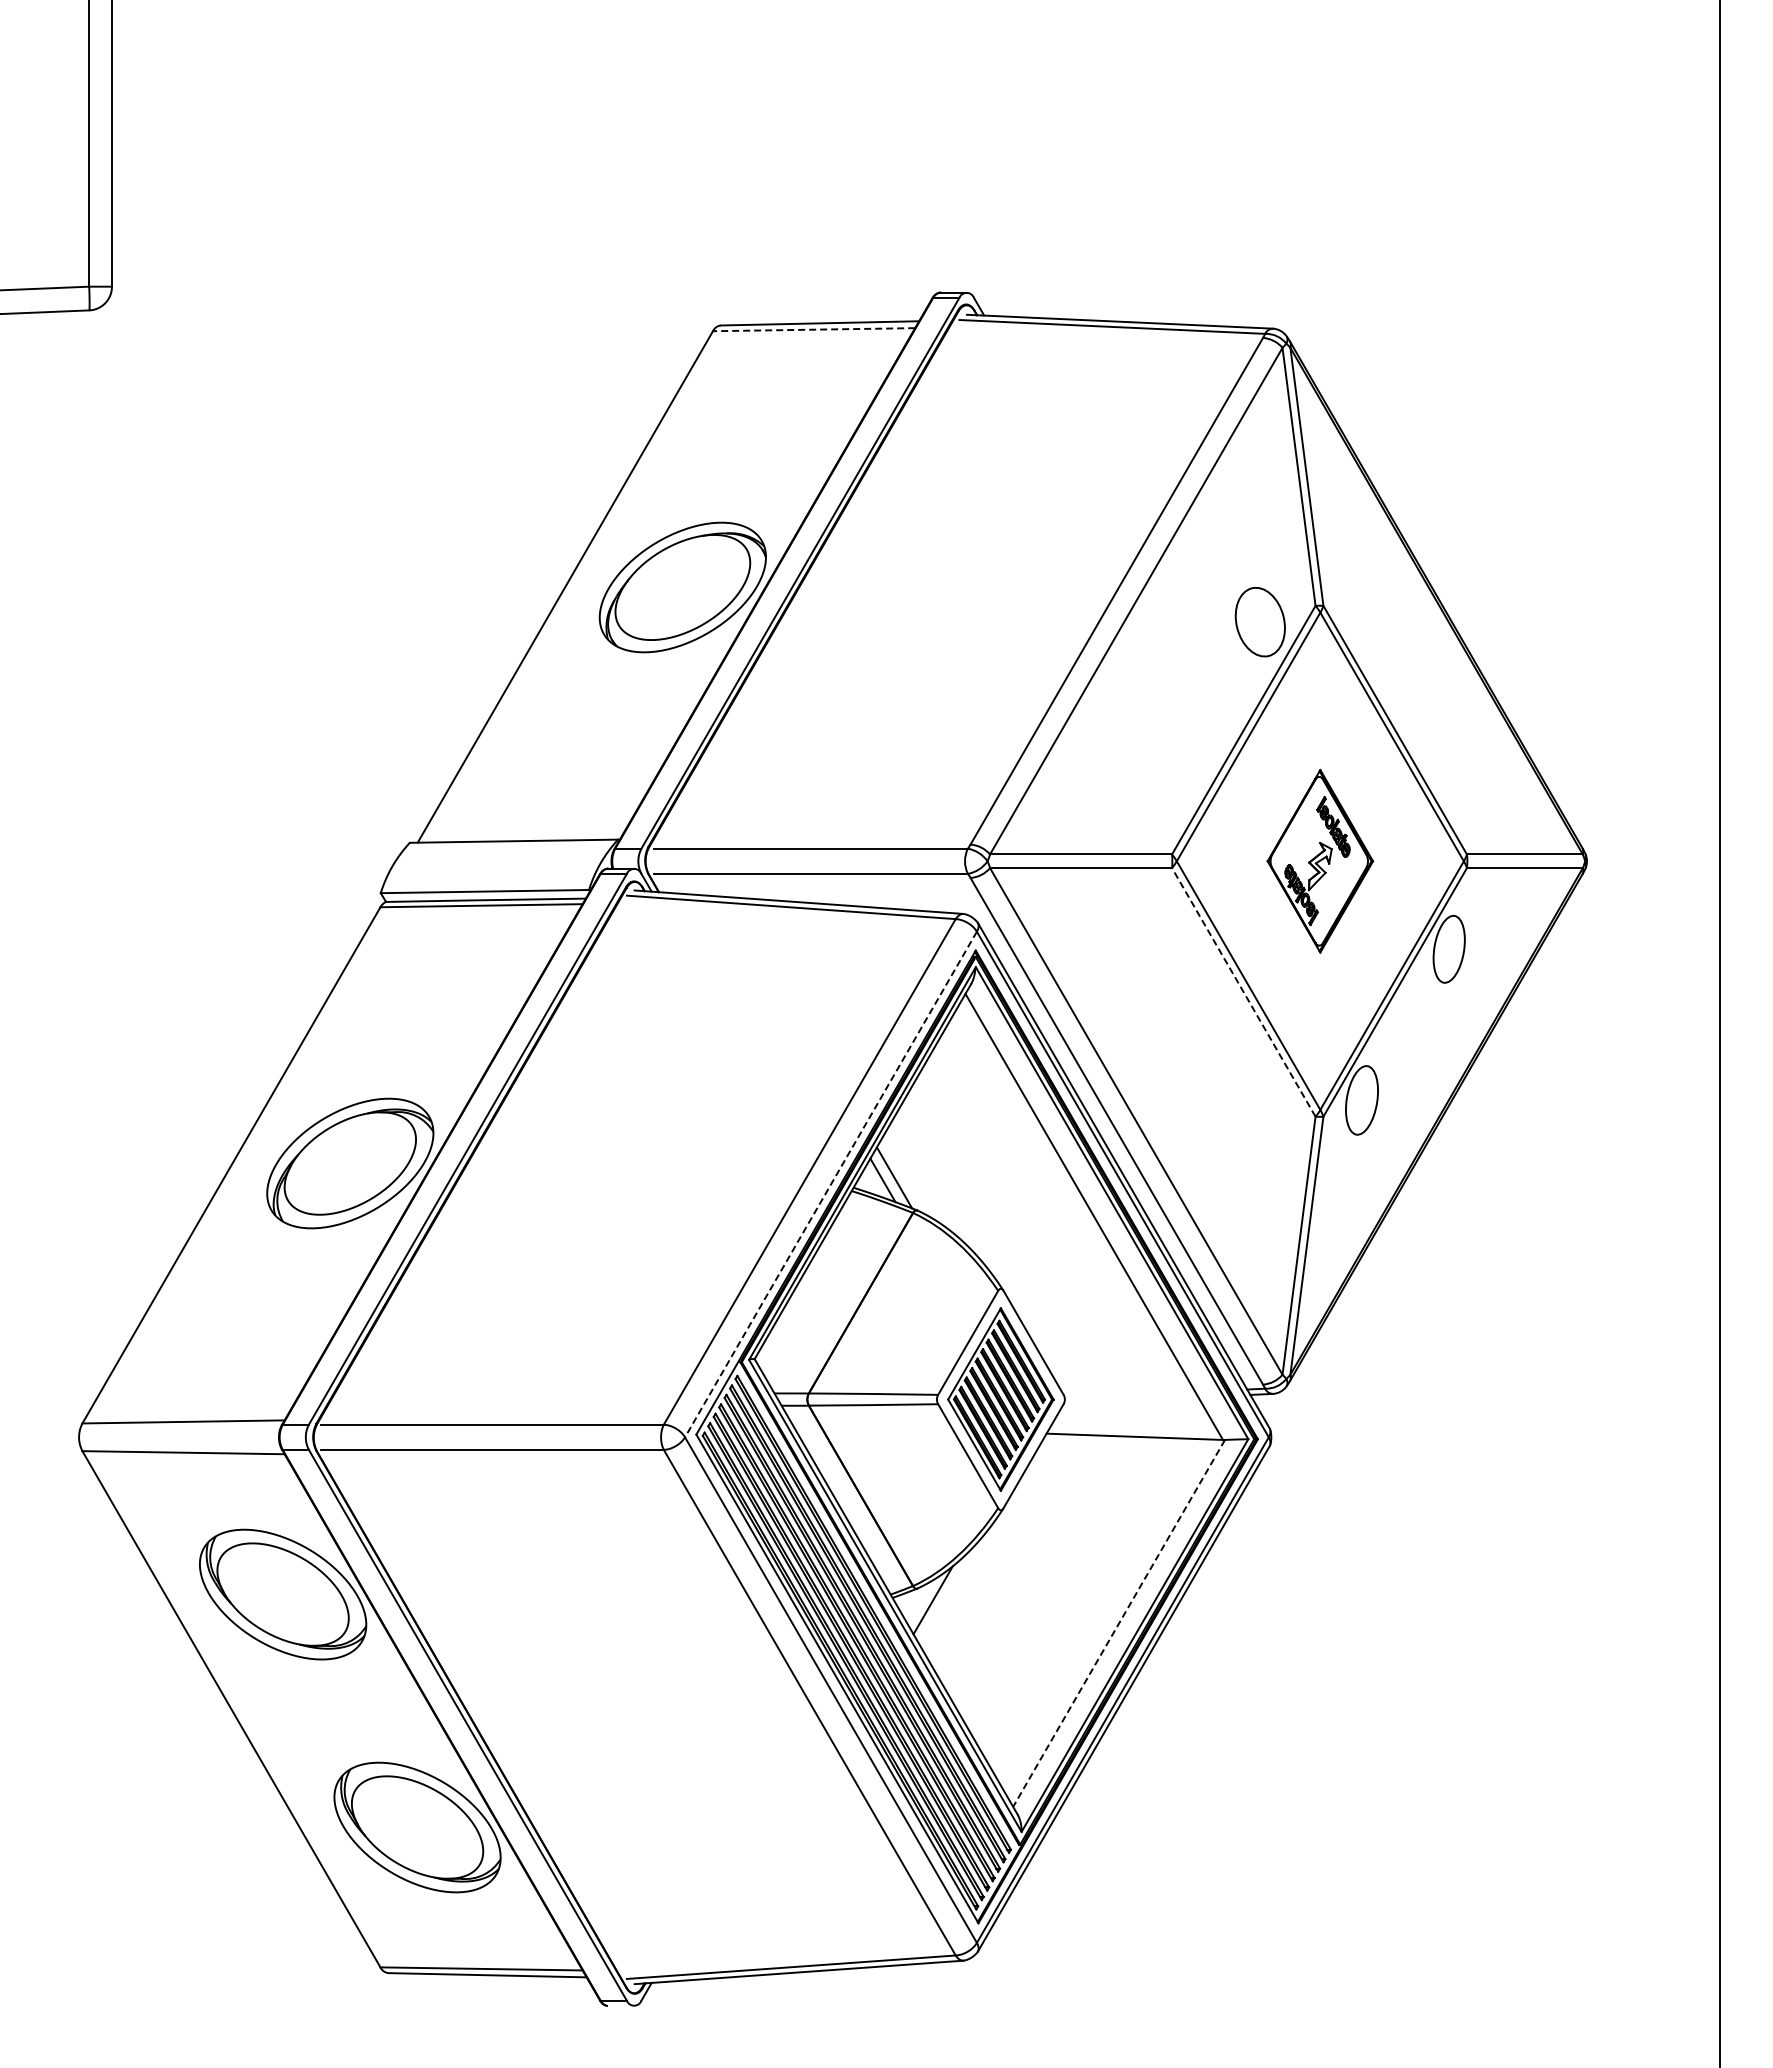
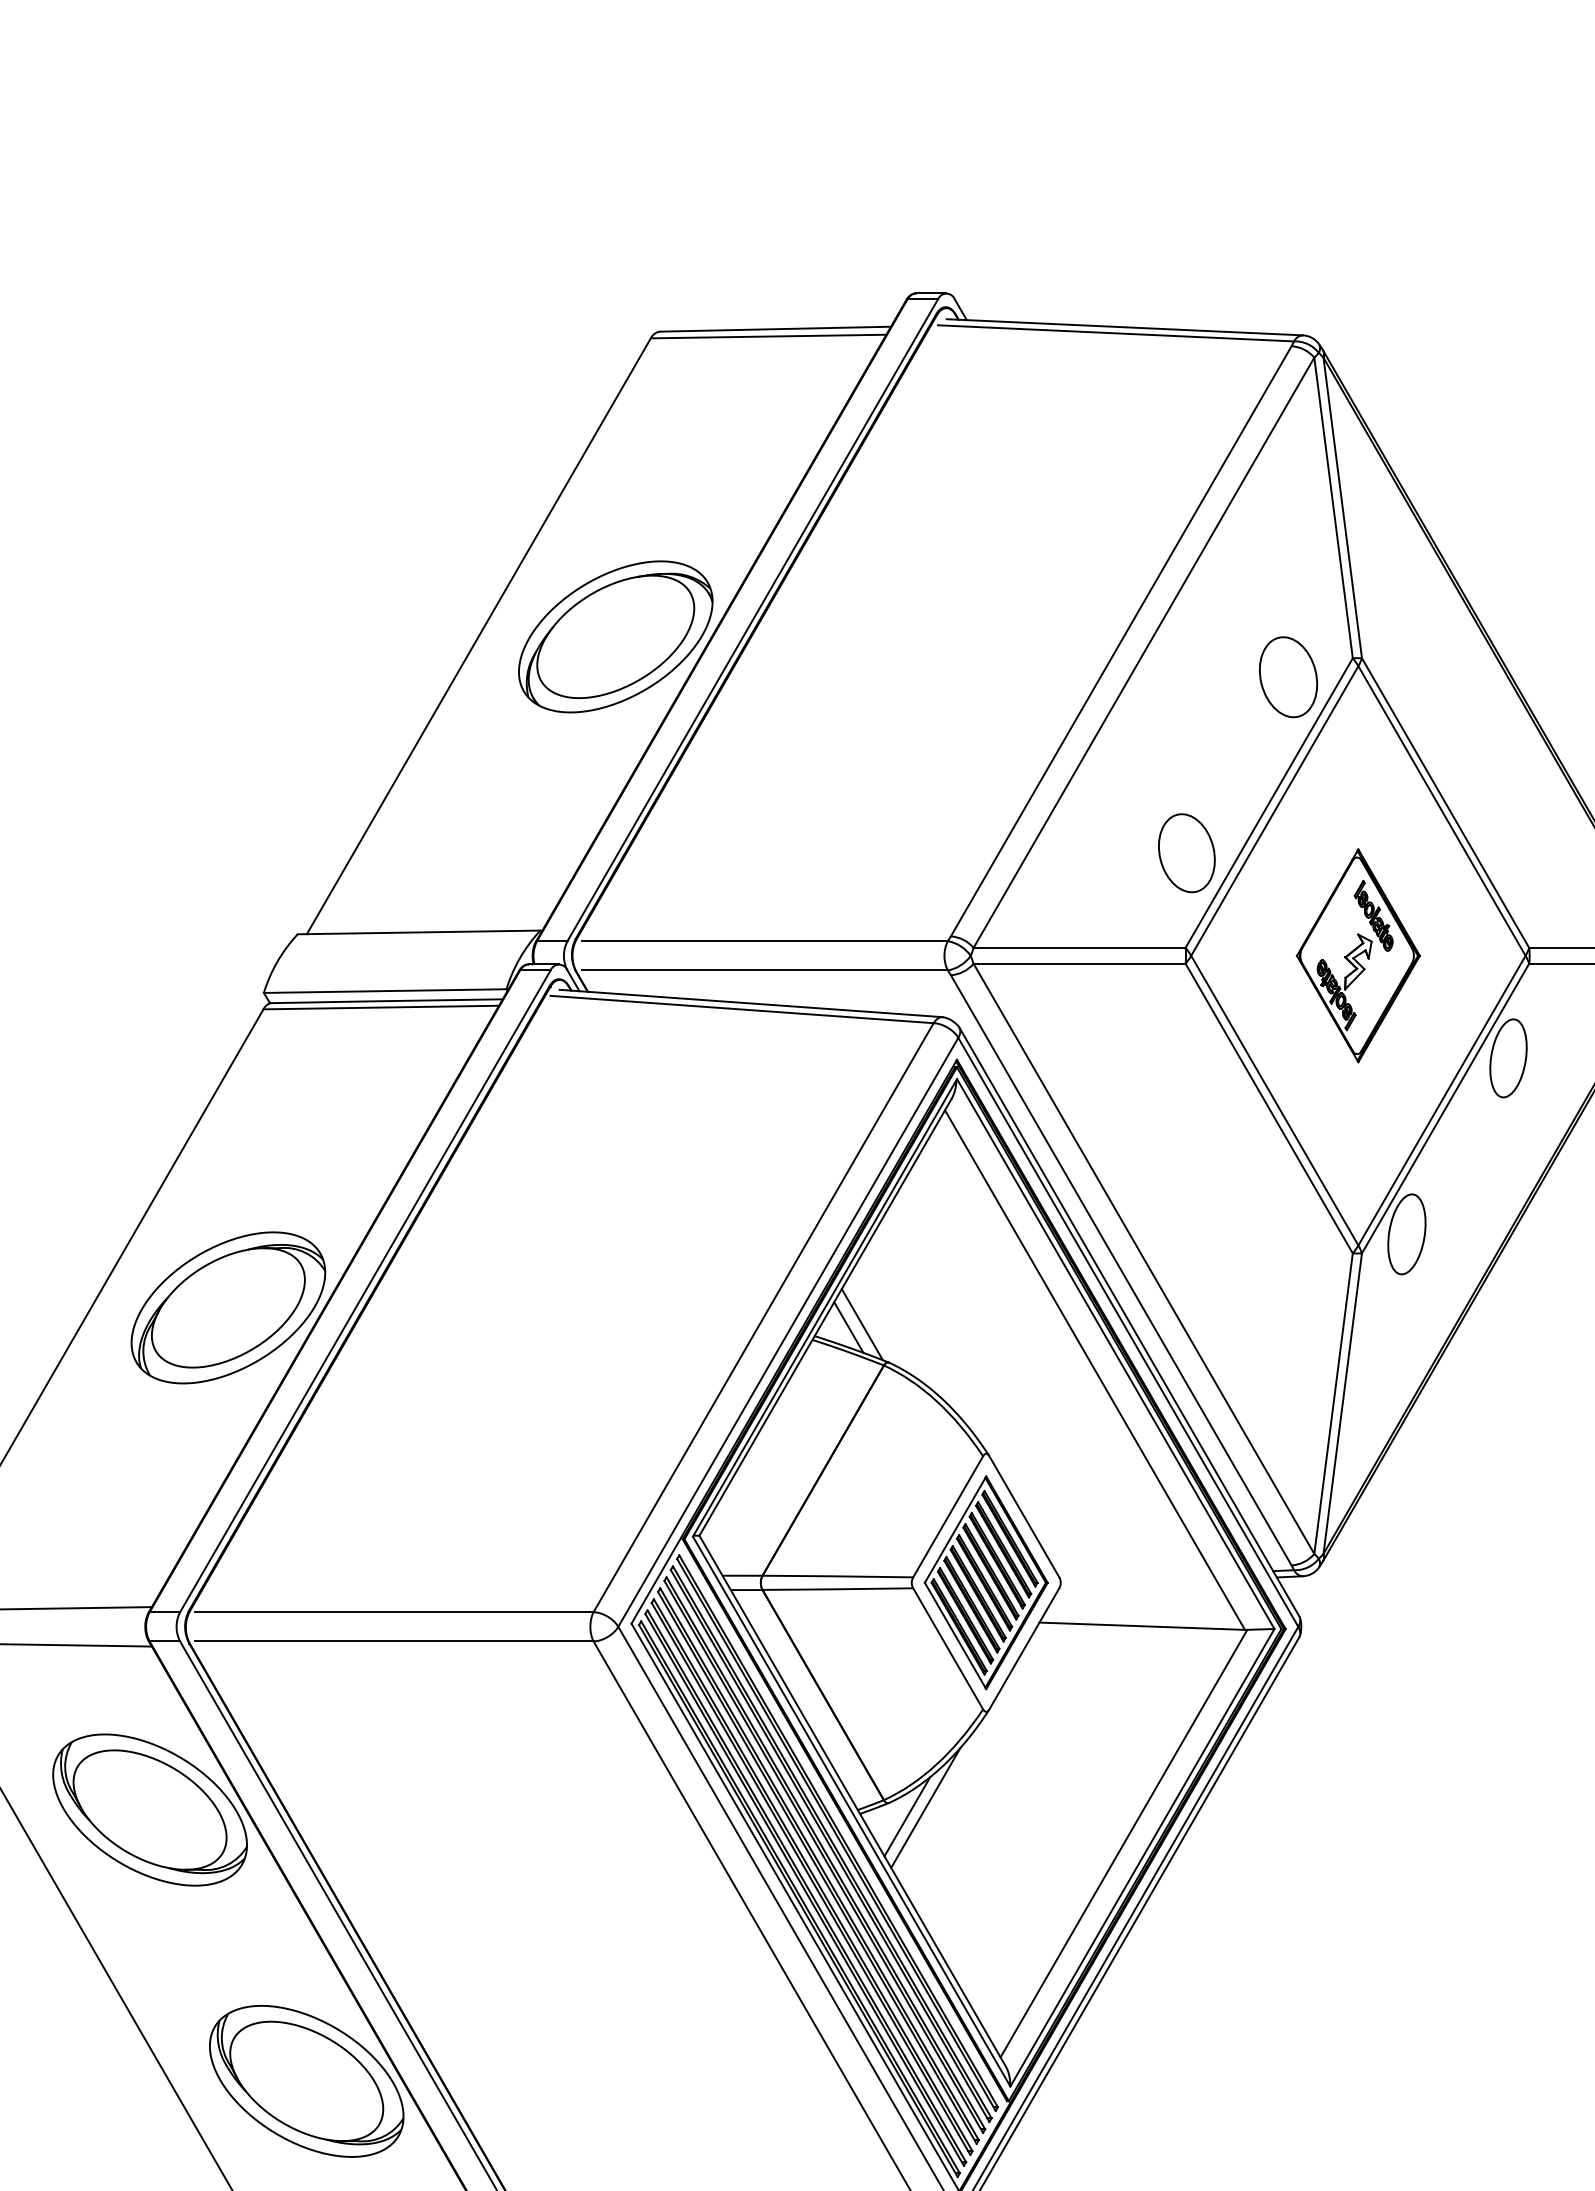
line: (813, 329) -> (767, 336), dashed -> solid
part: (1172, 772) -> (1186, 852), added
line: (1243, 992) -> (1268, 1108), dashed -> solid
line: (830, 1184) -> (787, 1332), dashed -> solid
line: (948, 1592) -> (925, 1807), added
line: (1119, 1623) -> (1124, 1843), dashed -> solid

